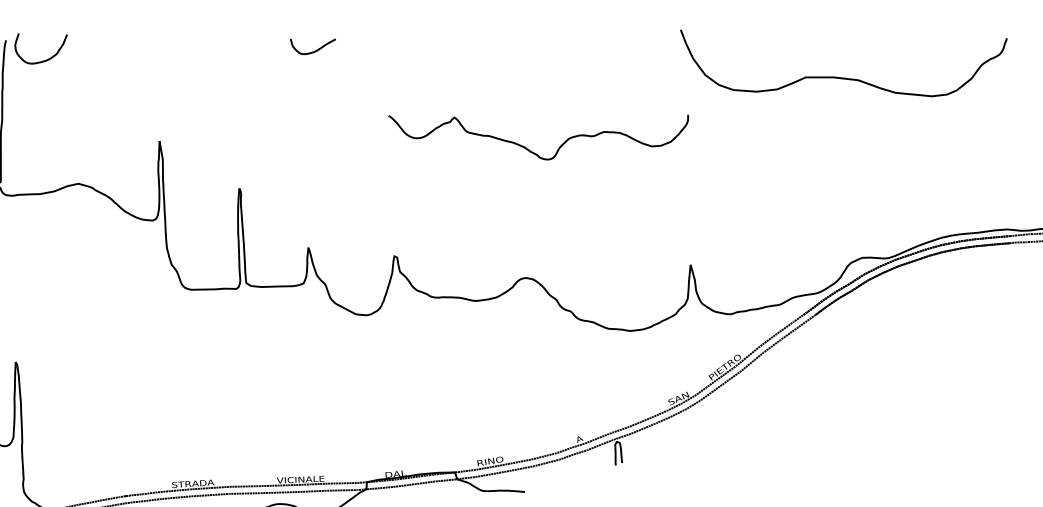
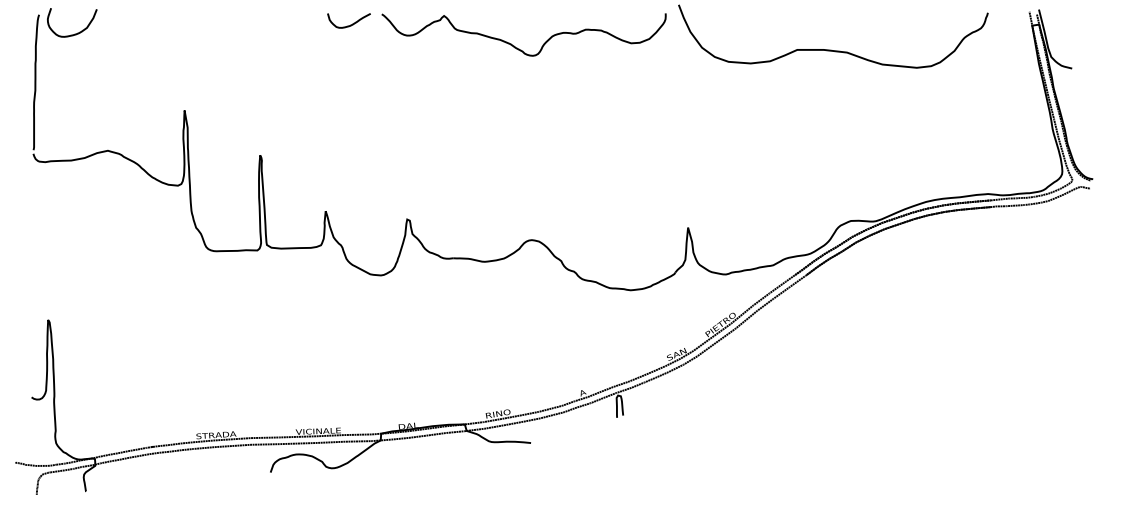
curve: (314, 50) -> (350, 24), moved
curve: (528, 148) -> (514, 45), moved

